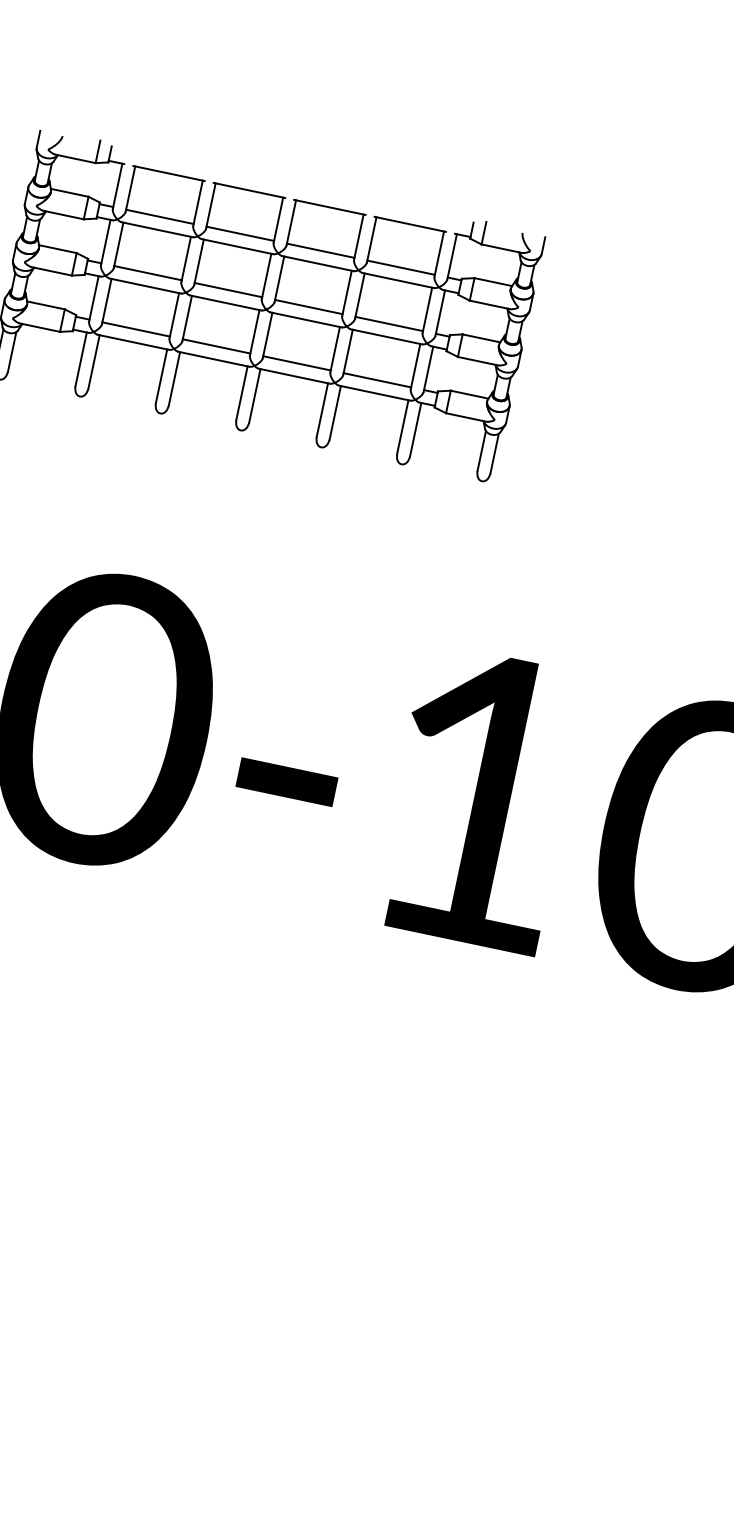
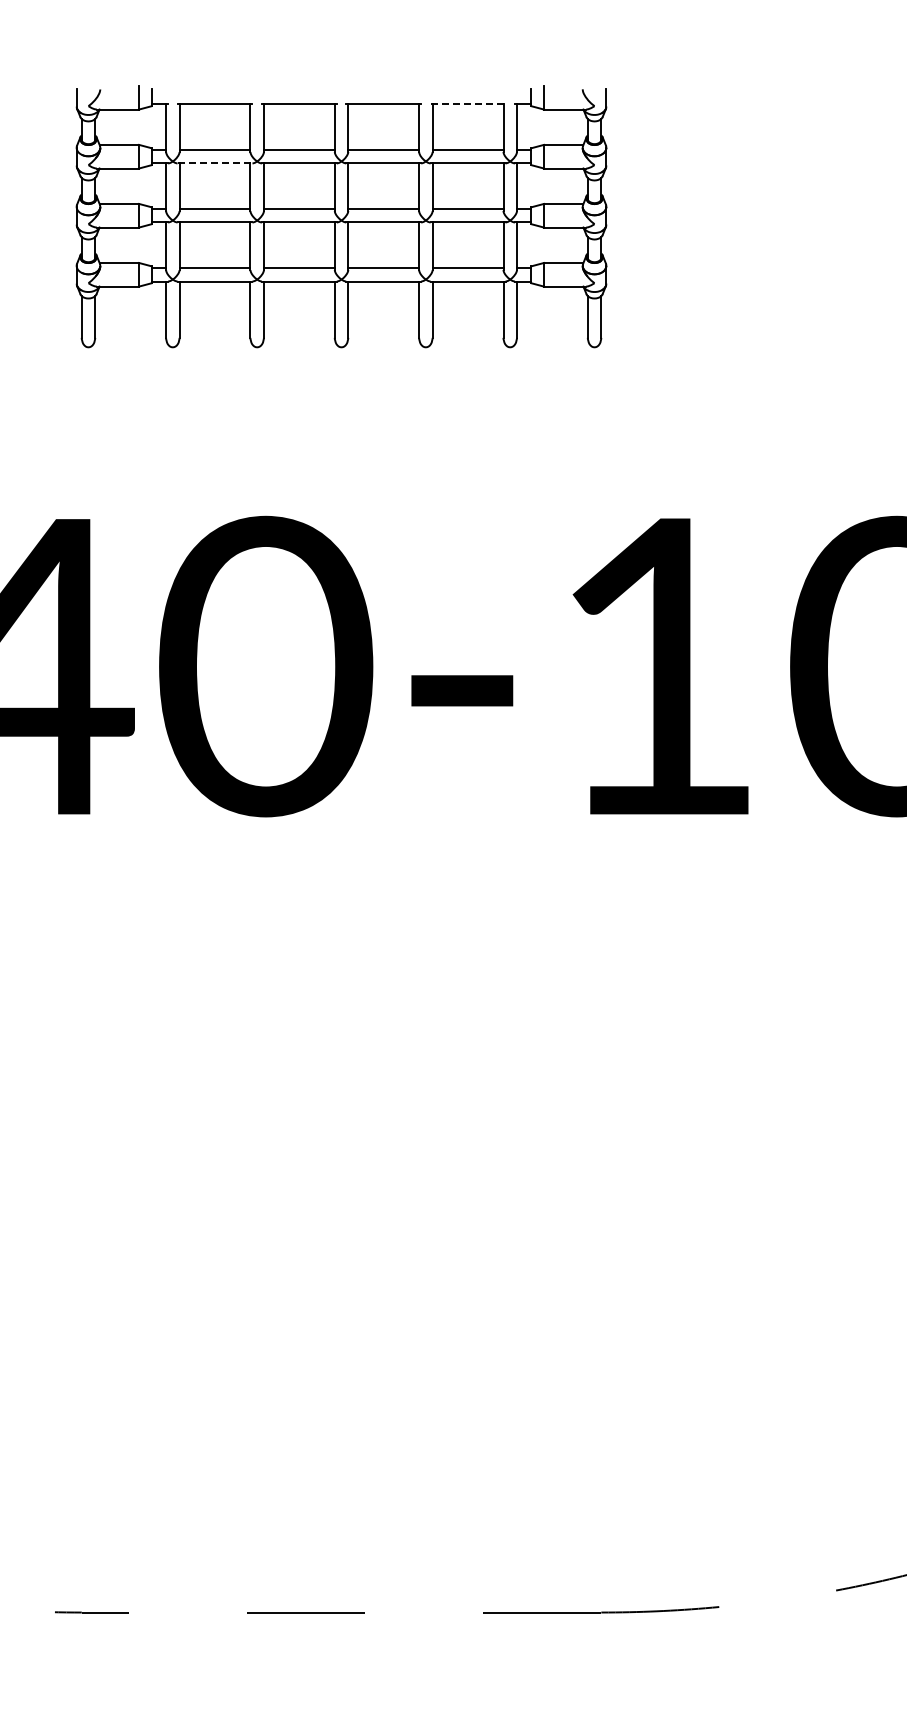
line: (410, 224) -> (468, 104), solid -> dashed
line: (157, 229) -> (215, 163), solid -> dashed

